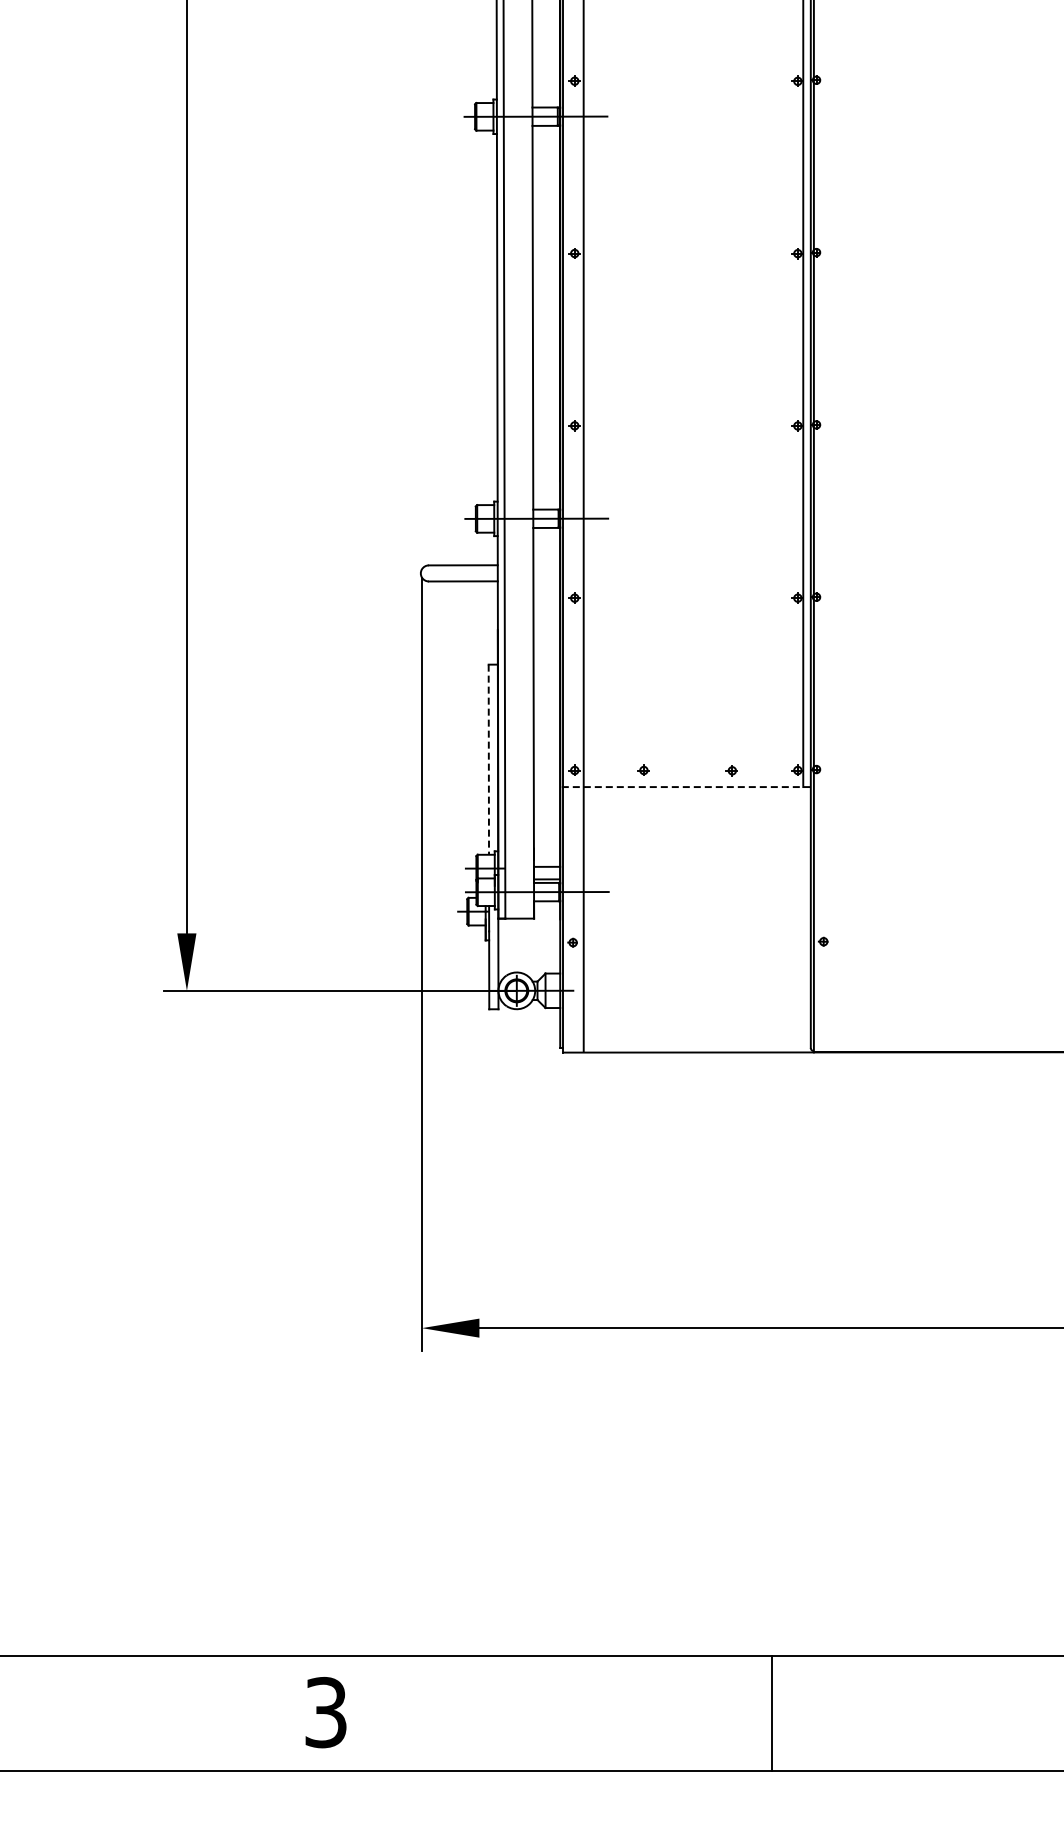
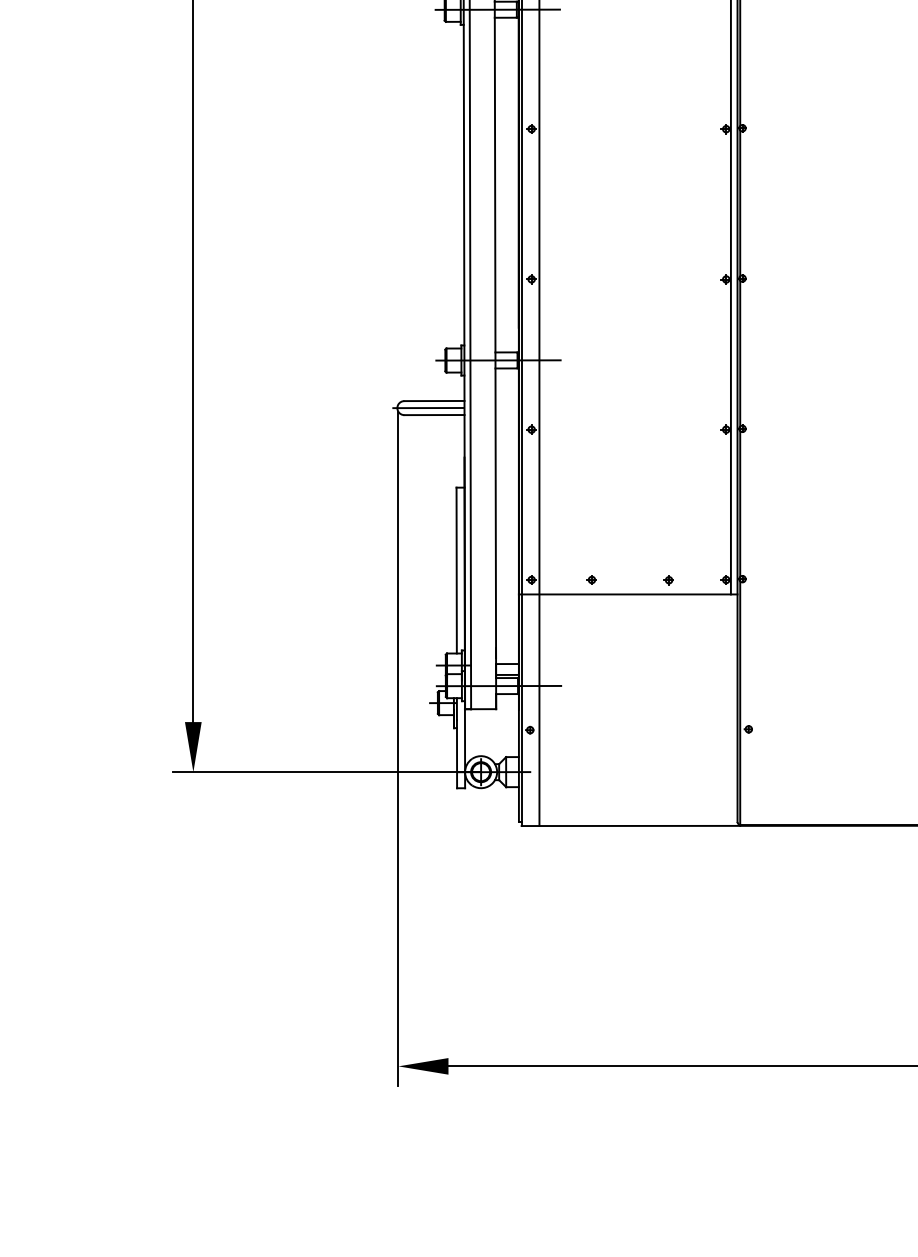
line: (456, 573) -> (428, 408), added
line: (488, 760) -> (456, 571), dashed -> solid
line: (684, 787) -> (627, 594), dashed -> solid

